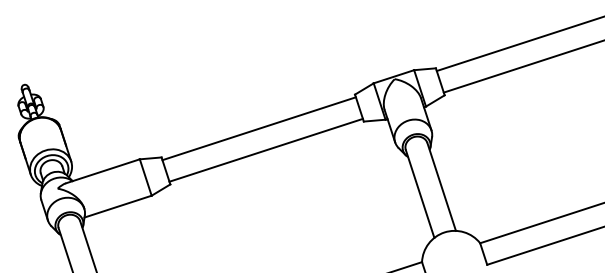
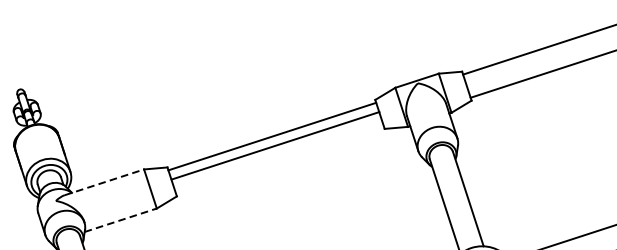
line: (265, 149) -> (274, 144), moved
line: (102, 171) -> (104, 182), solid -> dashed
line: (118, 206) -> (121, 220), solid -> dashed

